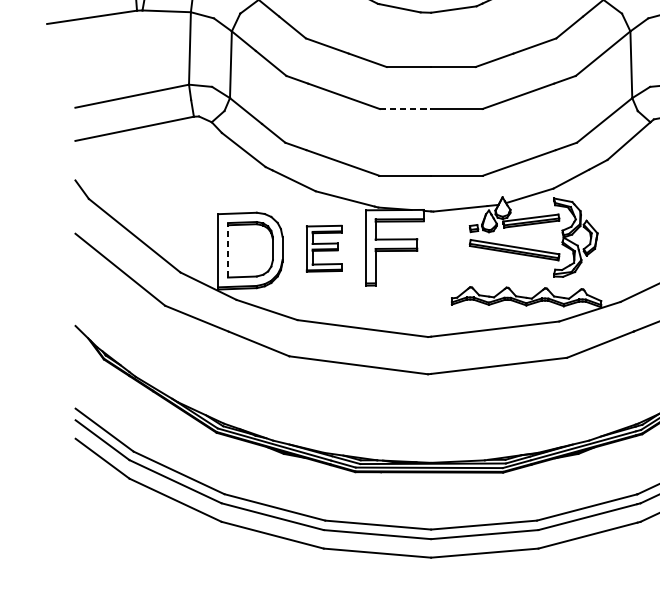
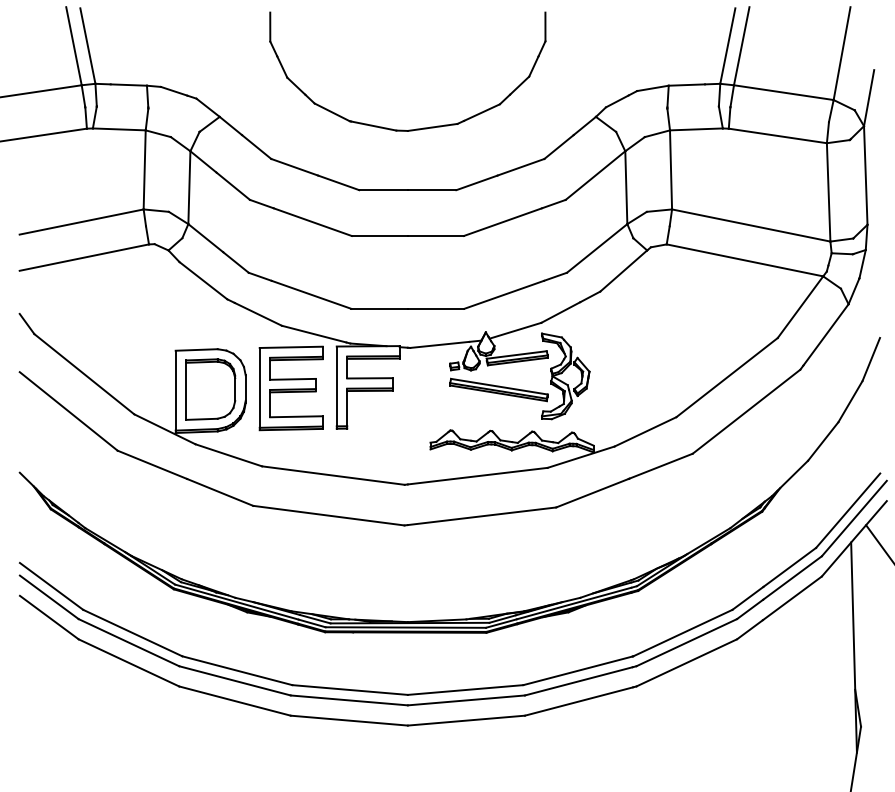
line: (406, 108) -> (380, 235), dashed -> solid
part: (323, 248) -> (290, 388), size x1.67
line: (228, 250) -> (186, 390), dashed -> solid

